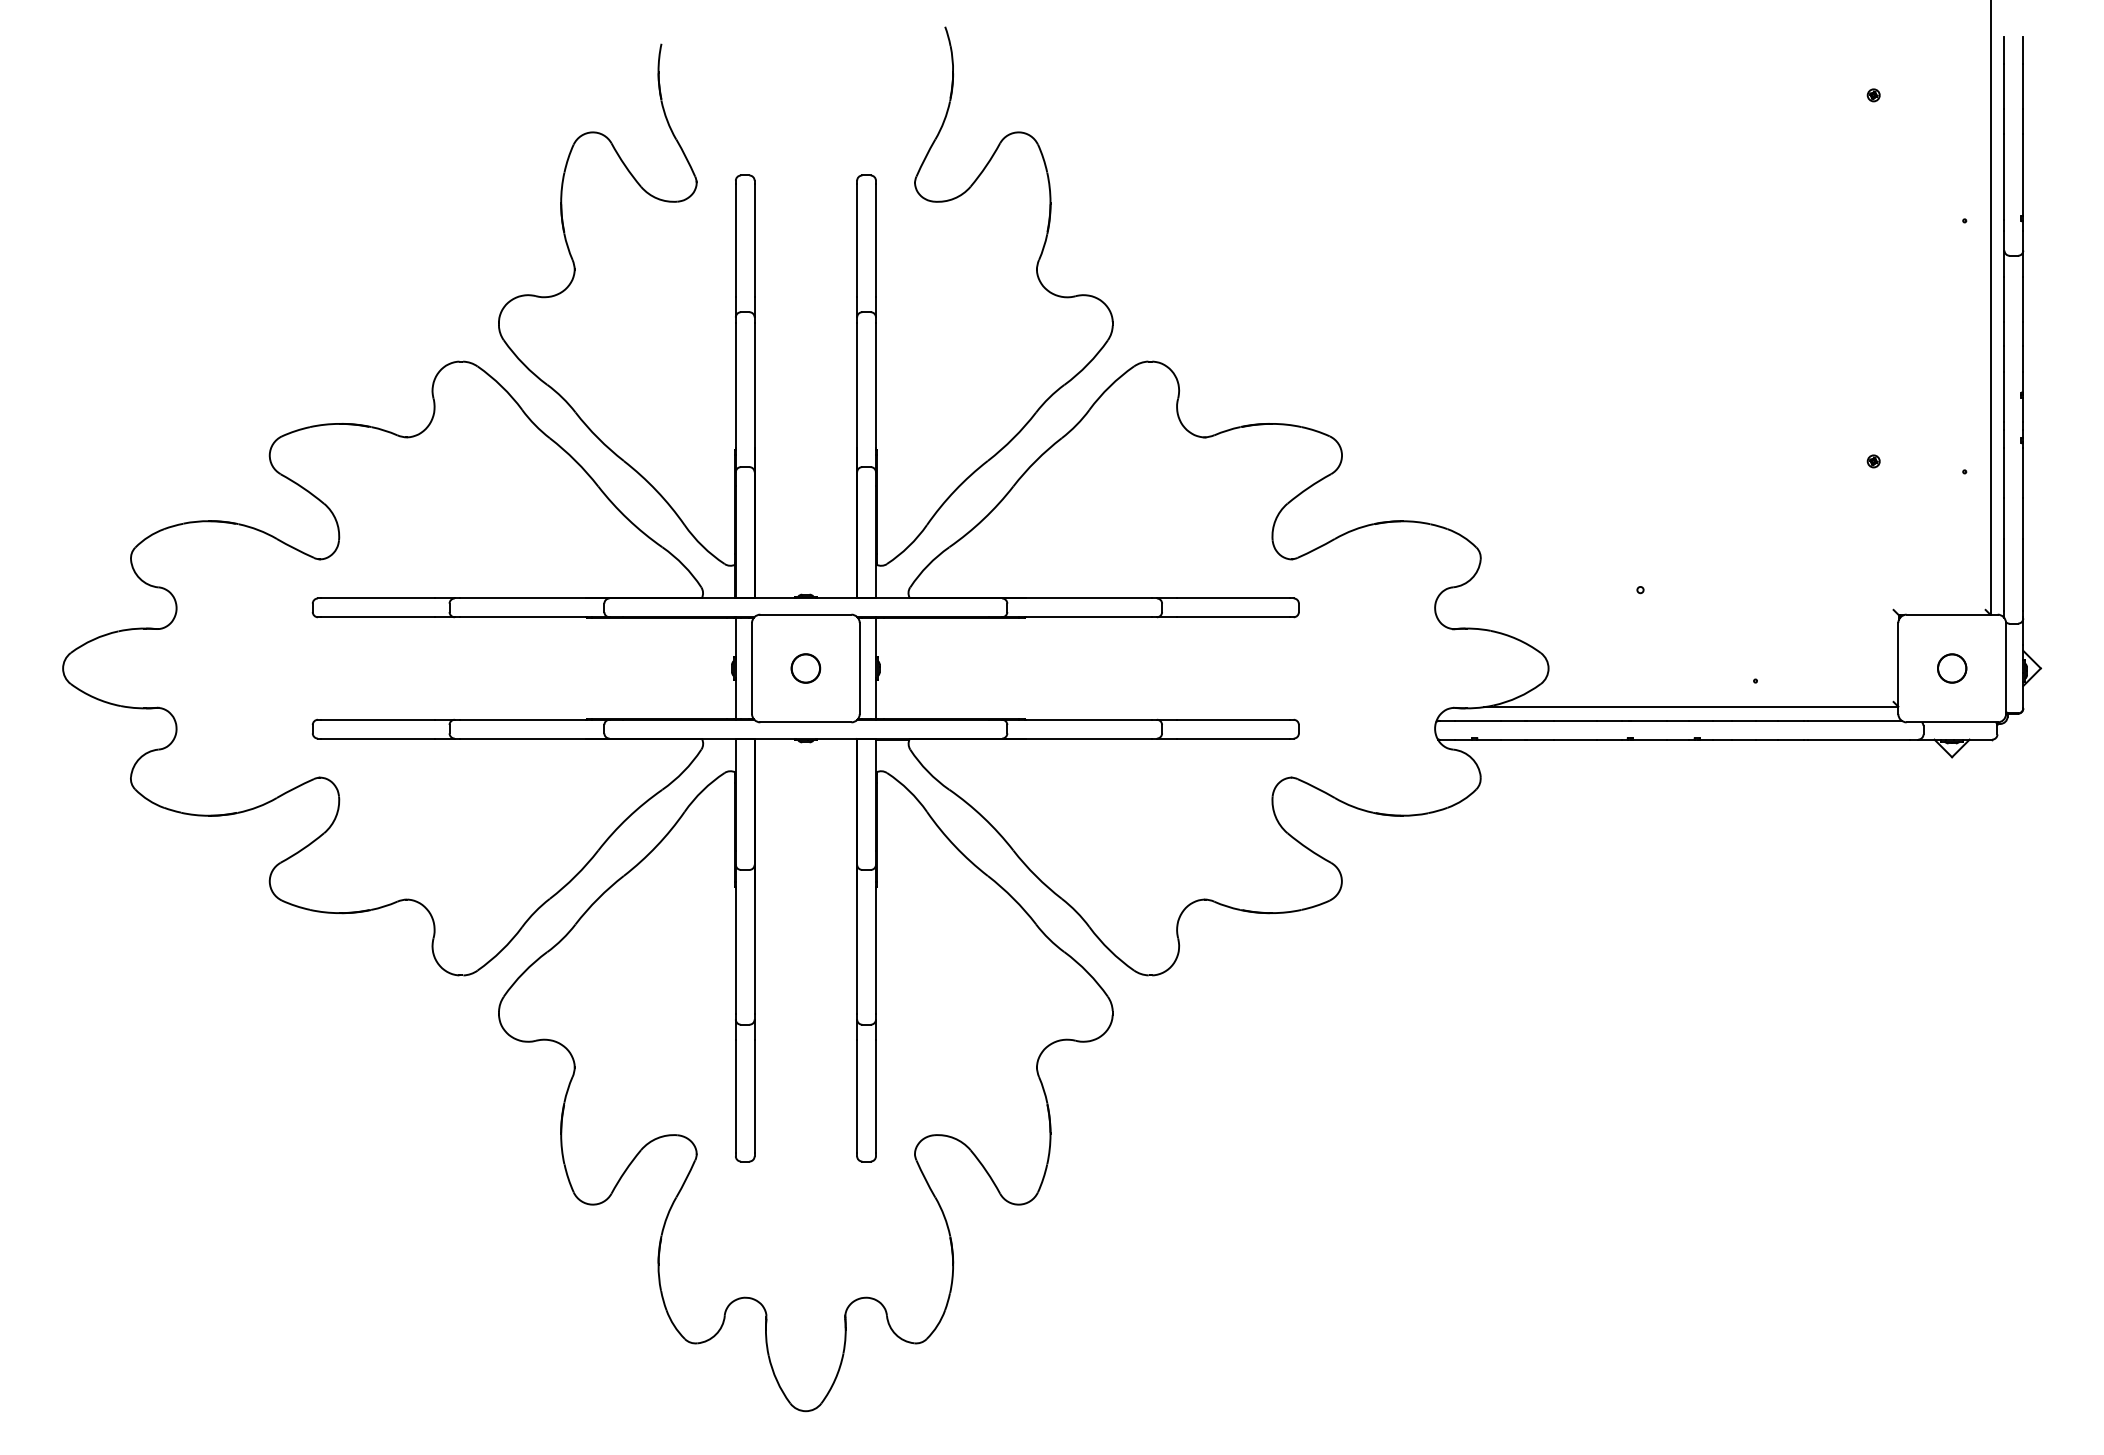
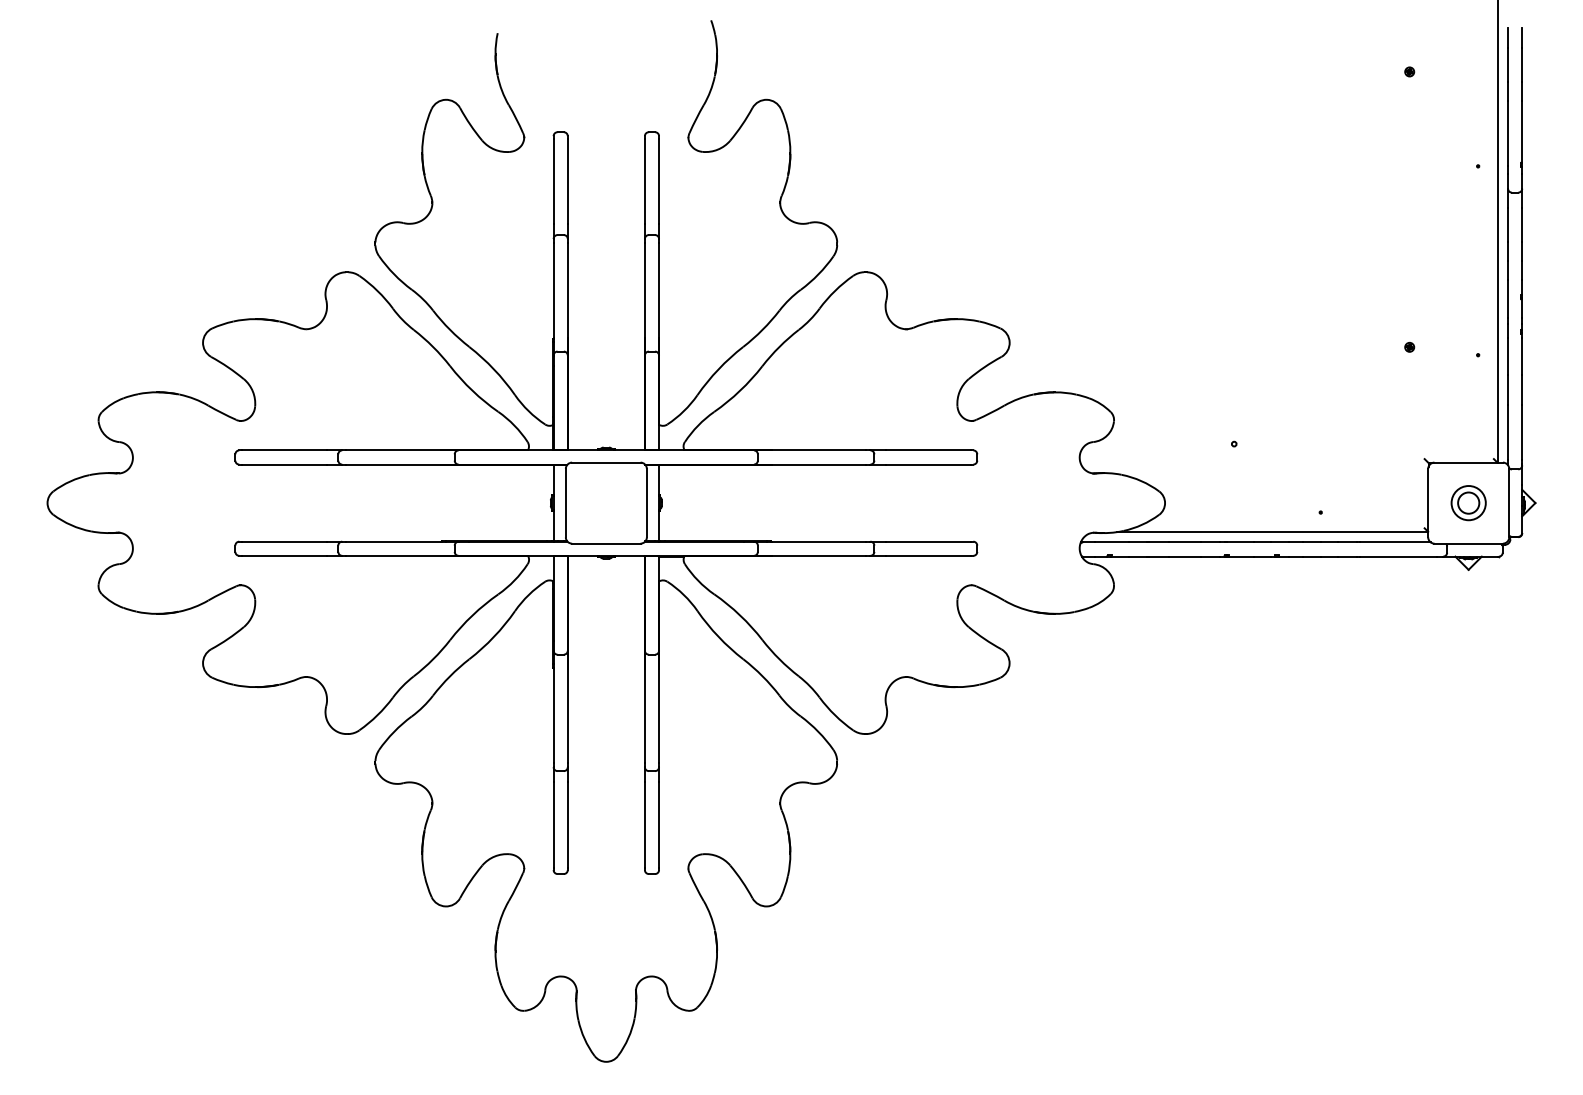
part: (805, 668) -> (606, 503), removed
circle: (1951, 668) -> (1468, 503), size x1.6

